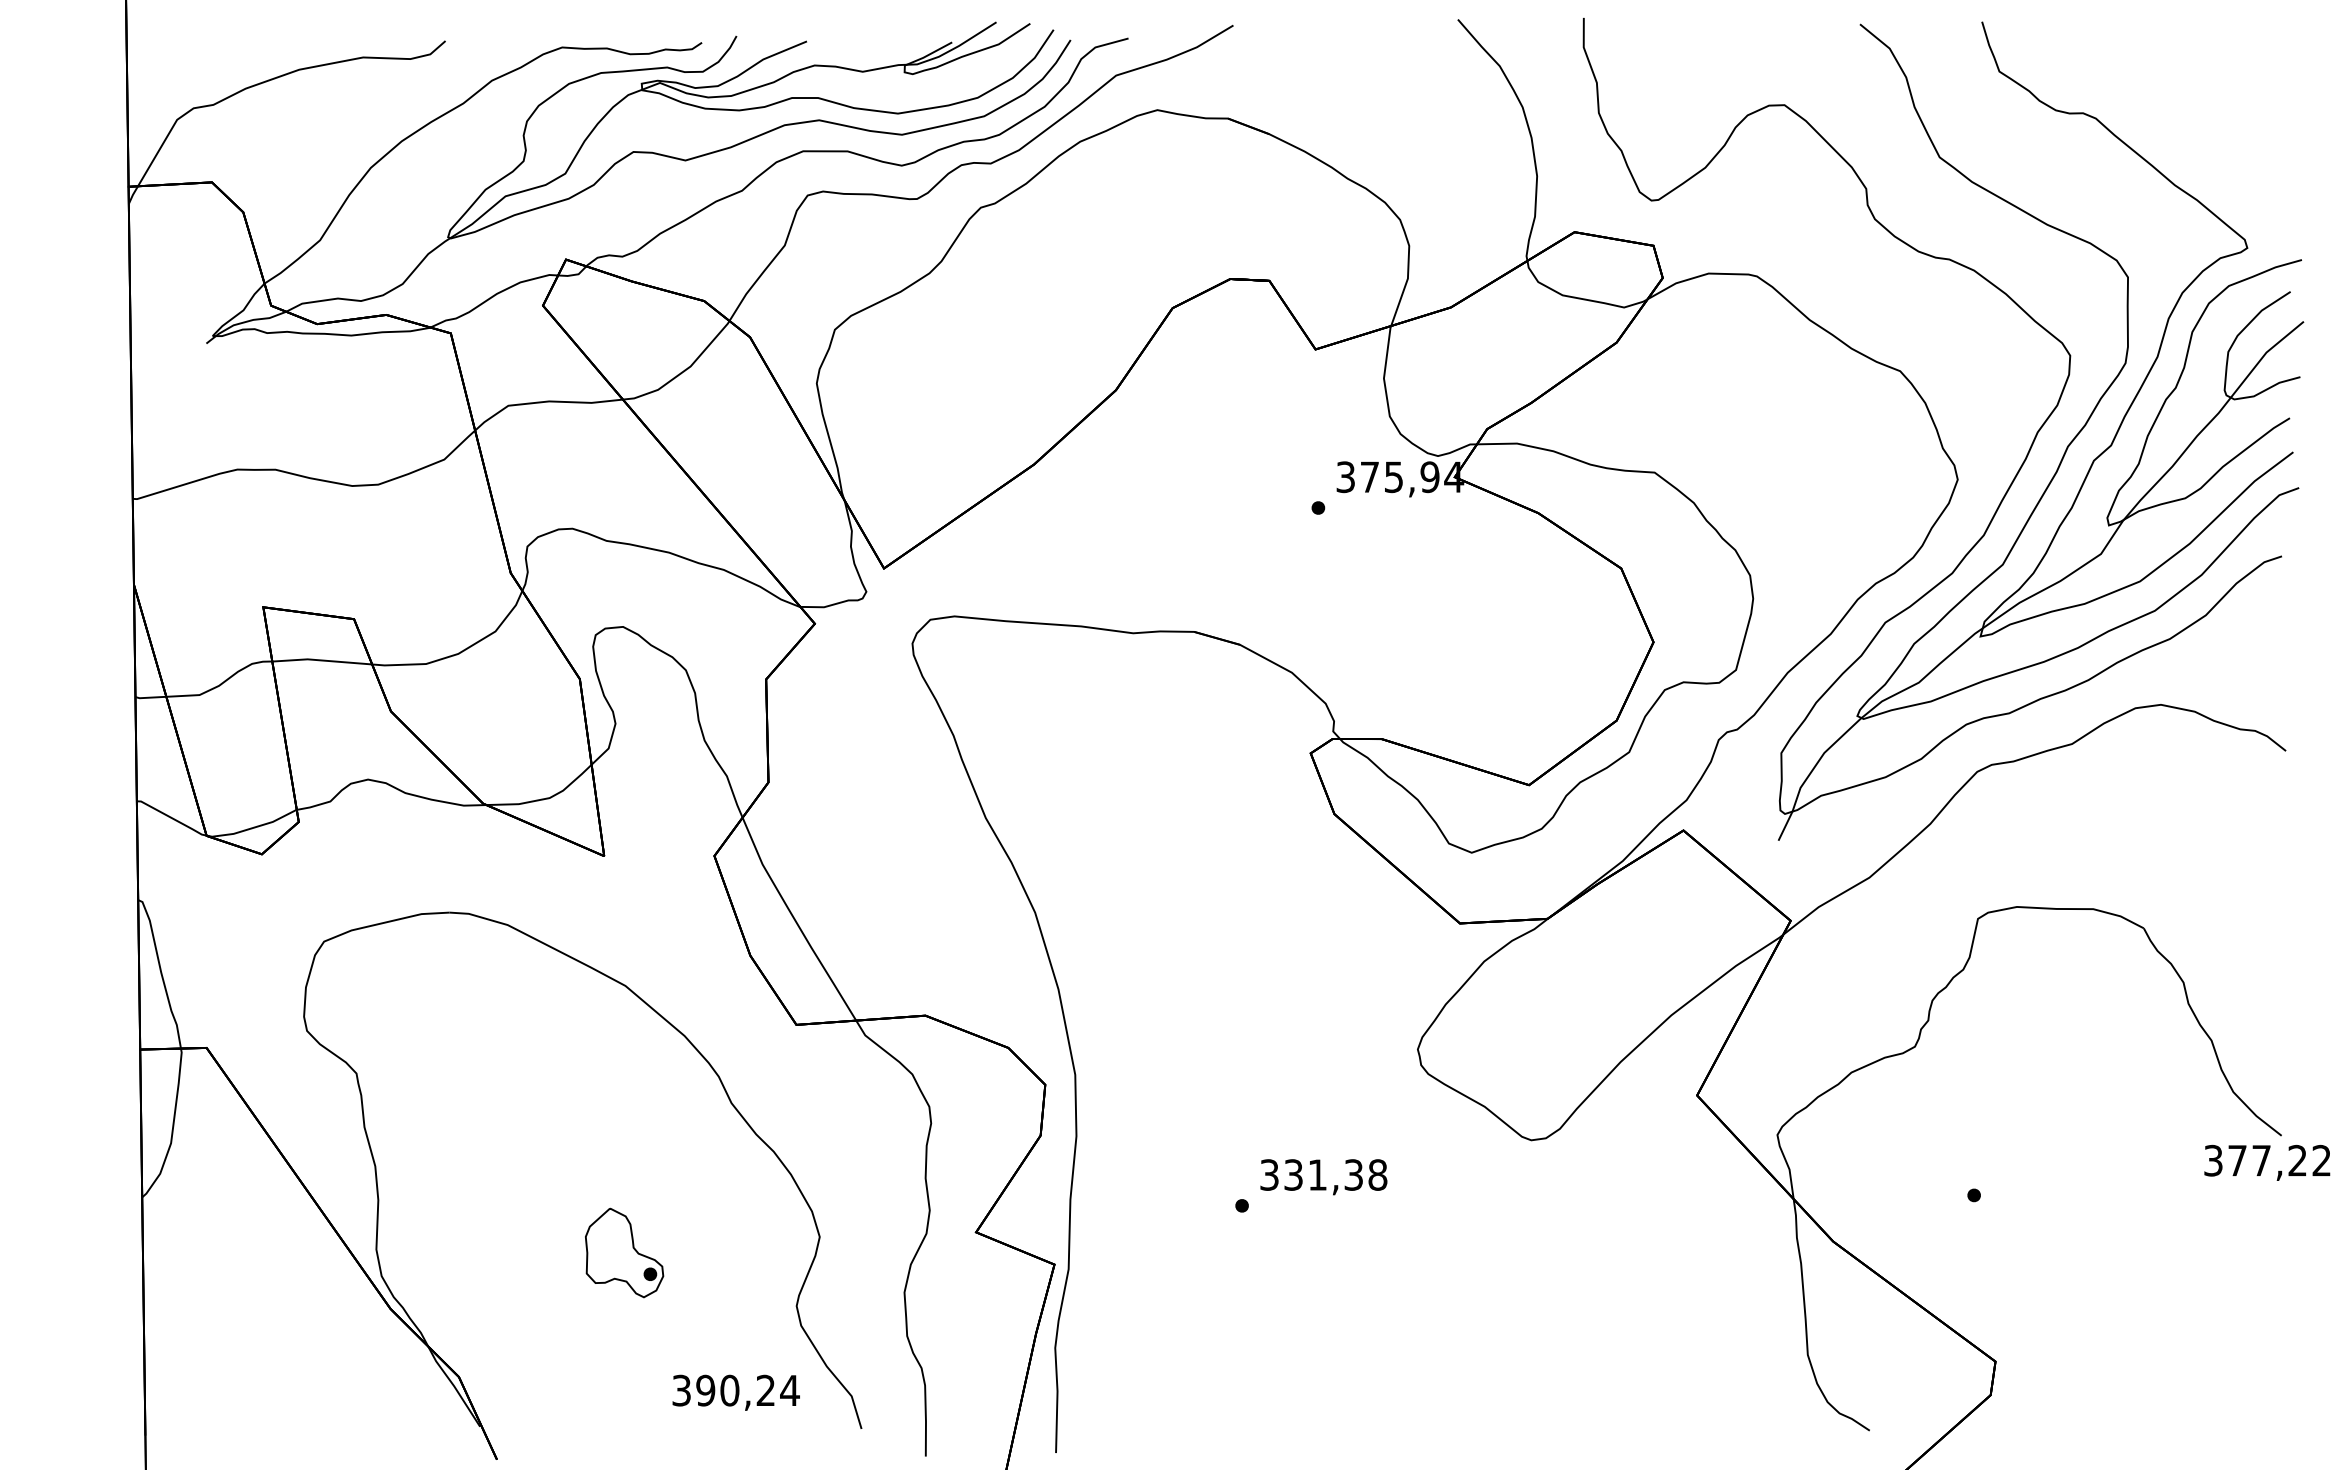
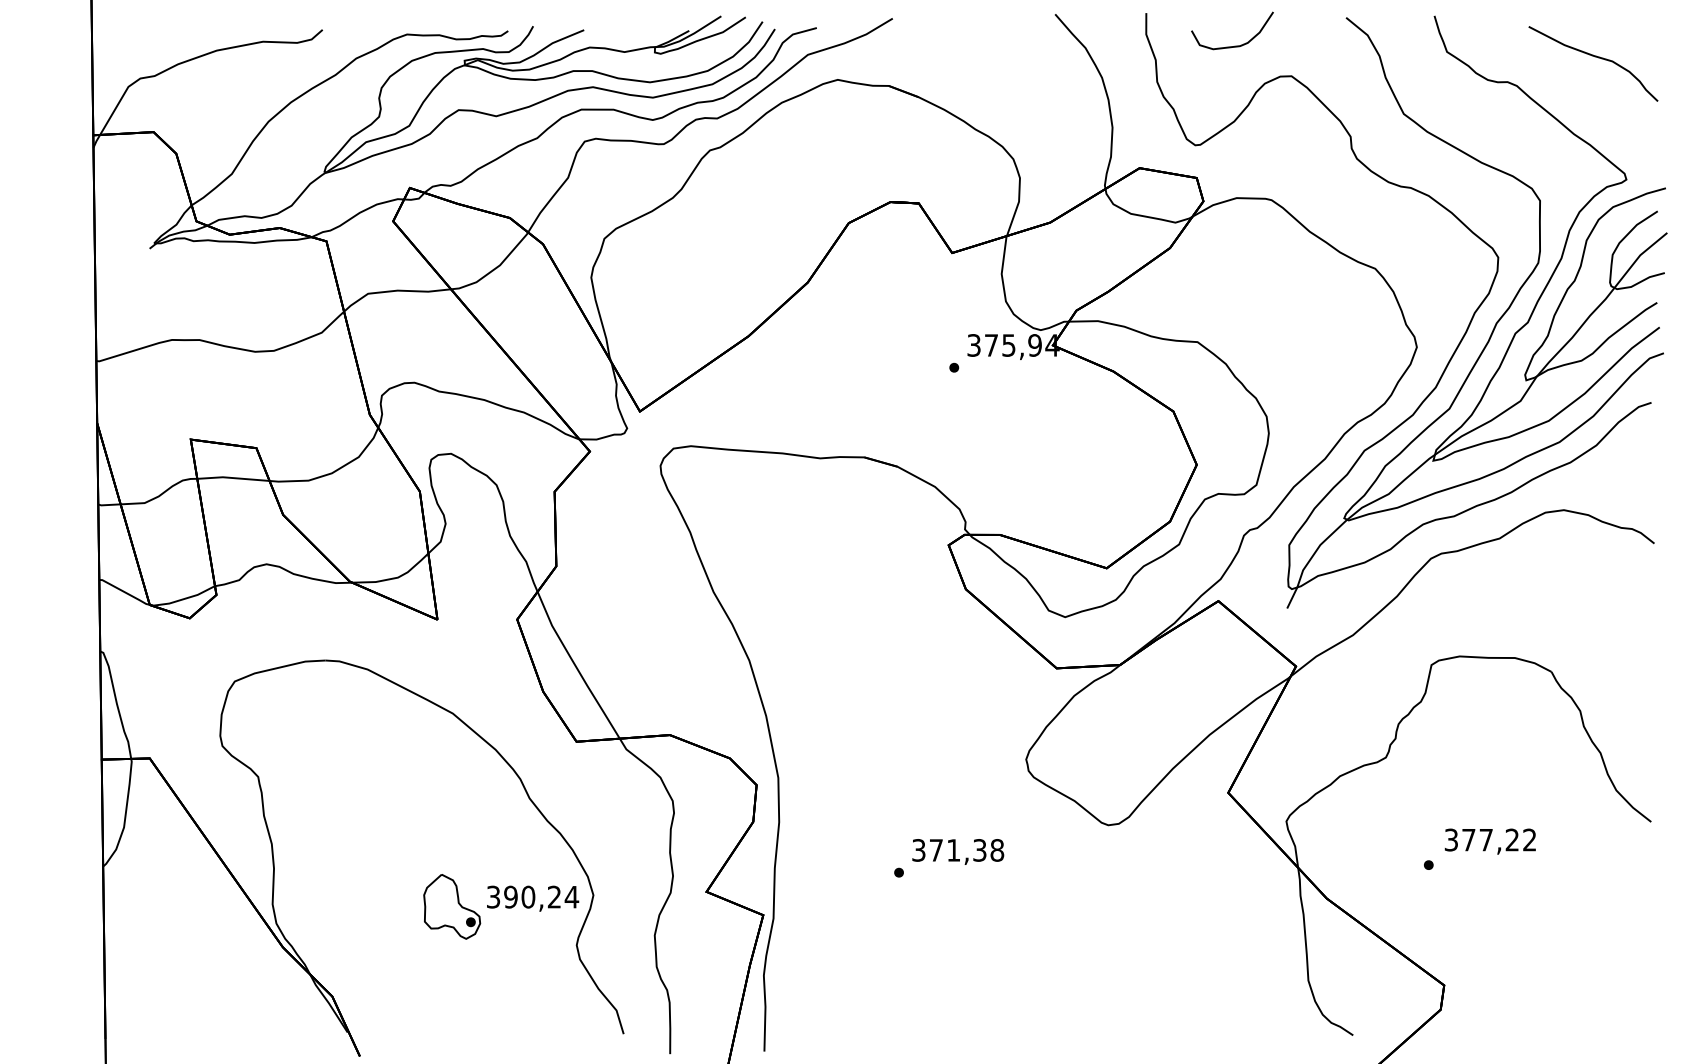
curve: (1702, 63) -> (1232, 46), added
curve: (2202, 78) -> (1593, 56), added
text: (2267, 1162) -> (1490, 841), moved
text: (1293, 1174) -> (936, 850), 331,38 -> 371,38
text: (735, 1392) -> (532, 898), moved

